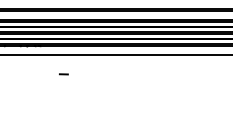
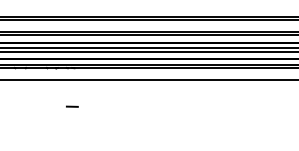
line: (63, 74) -> (71, 106), moved

